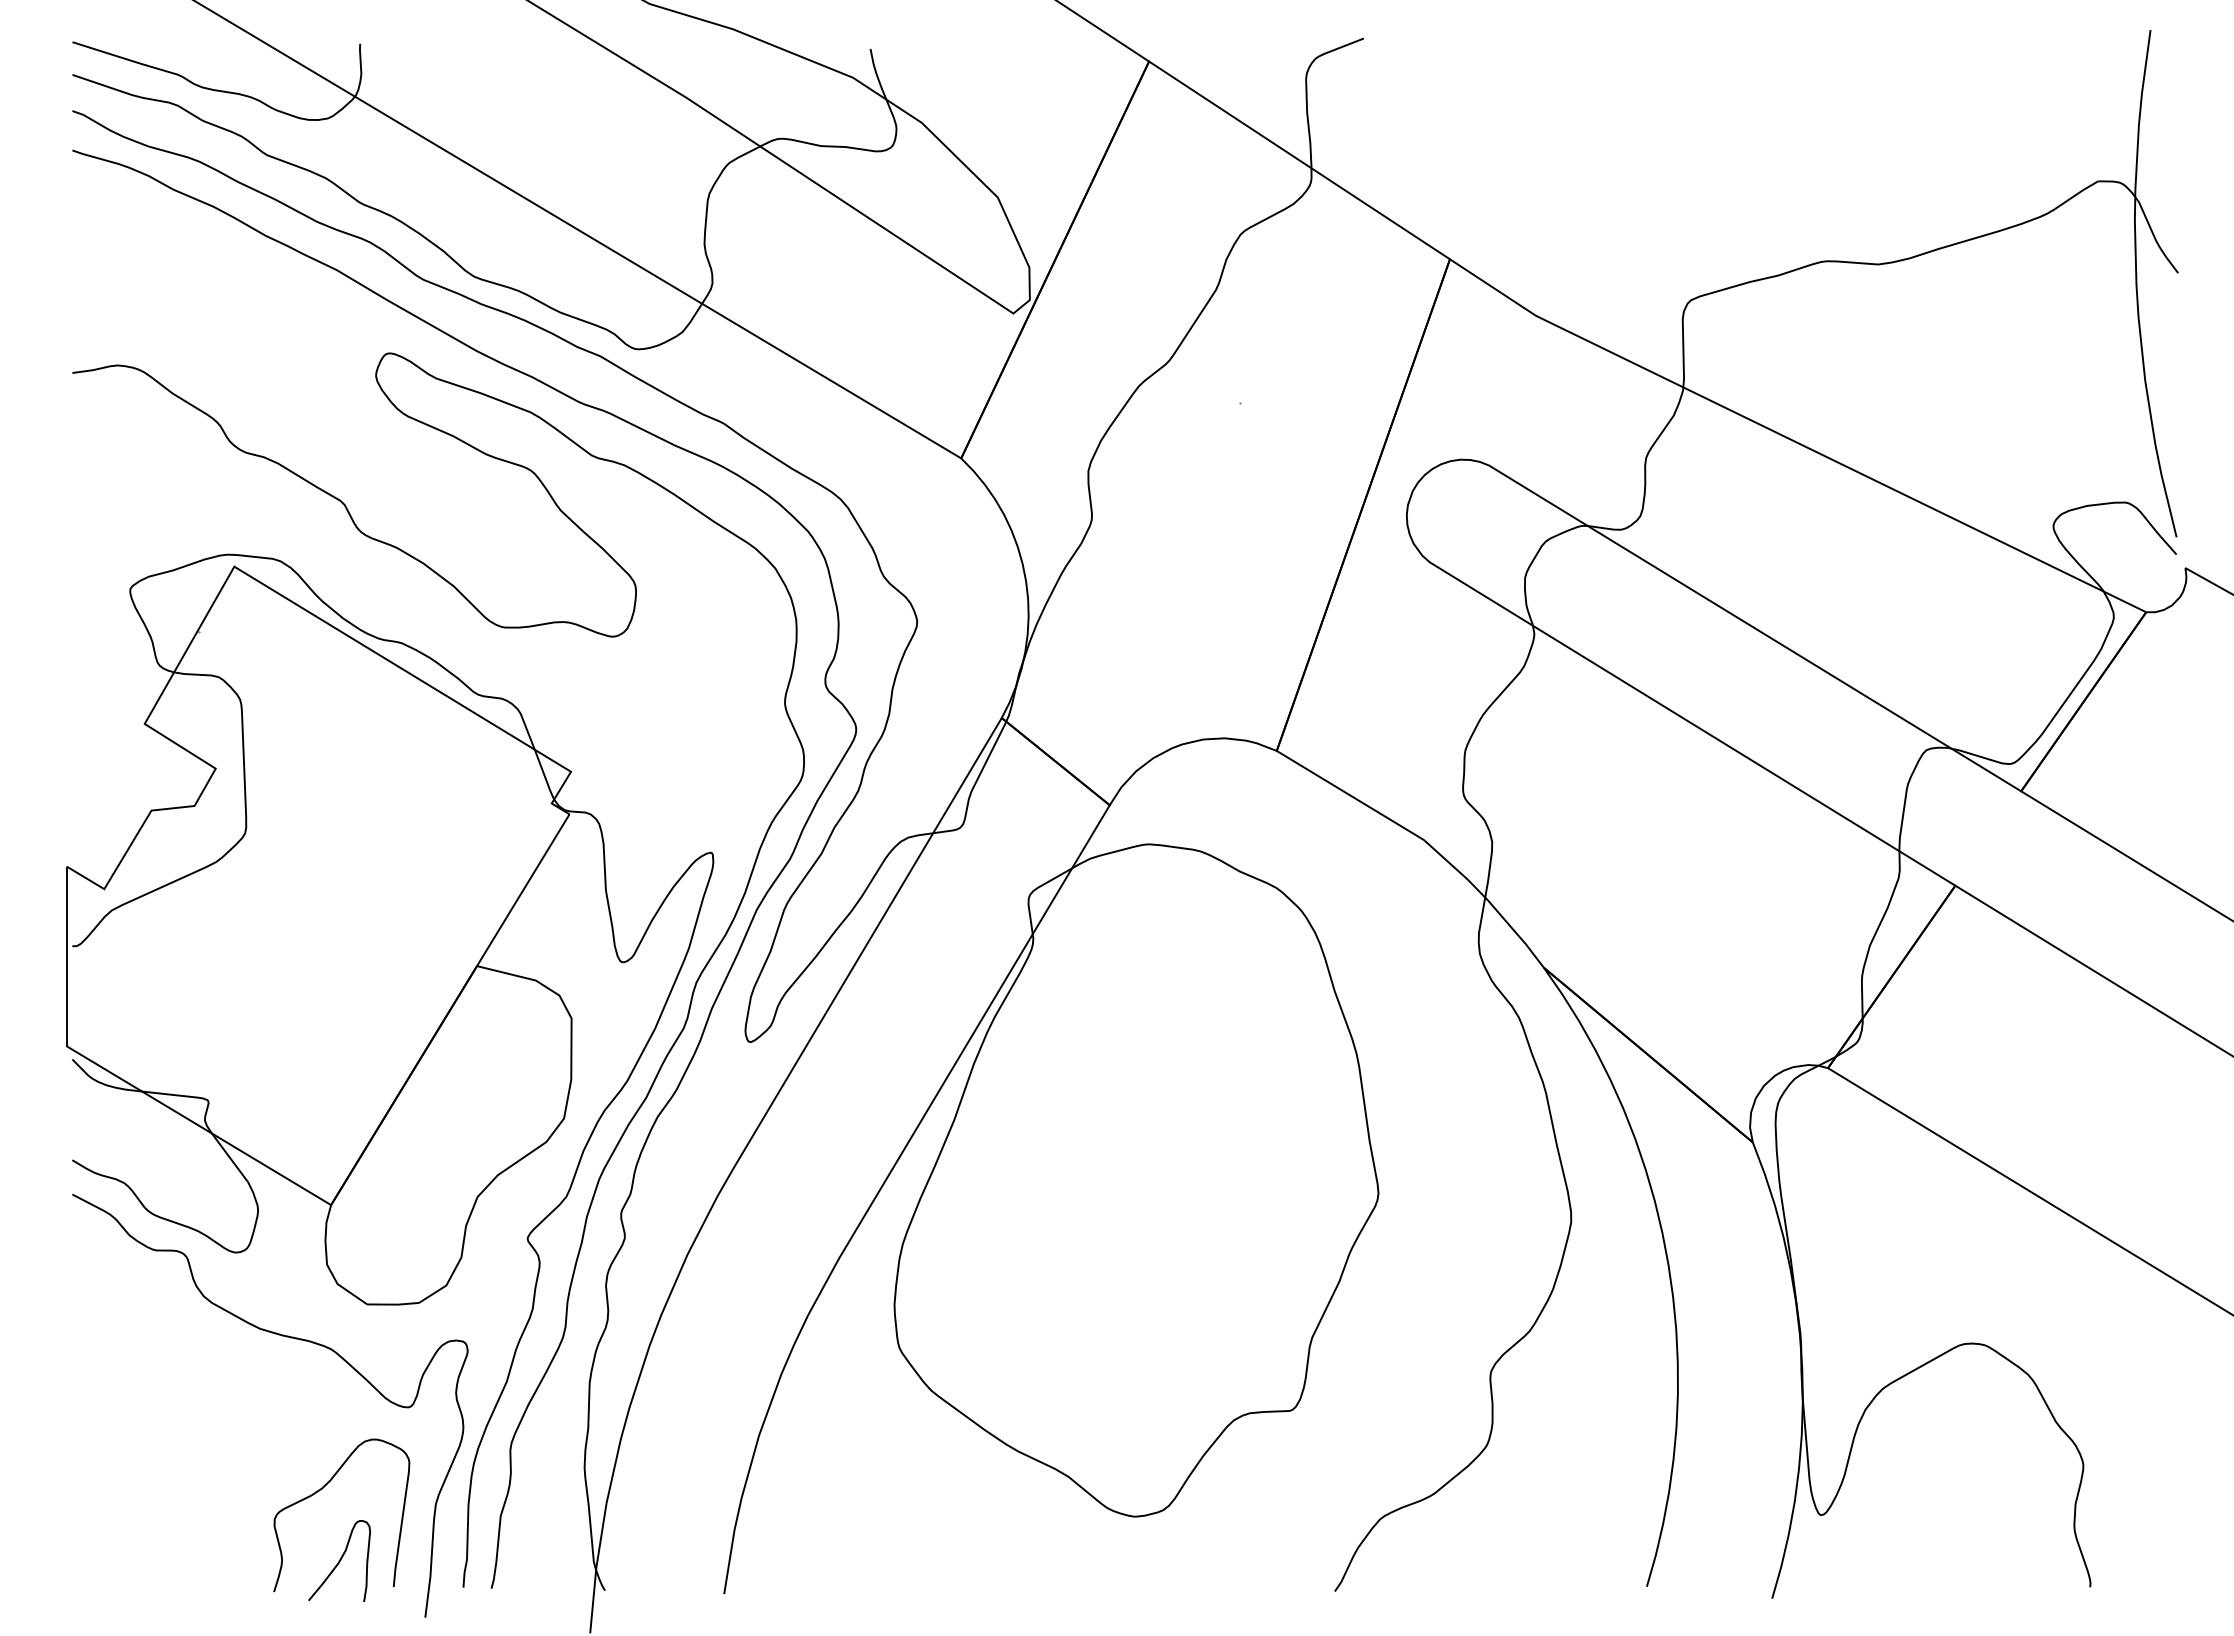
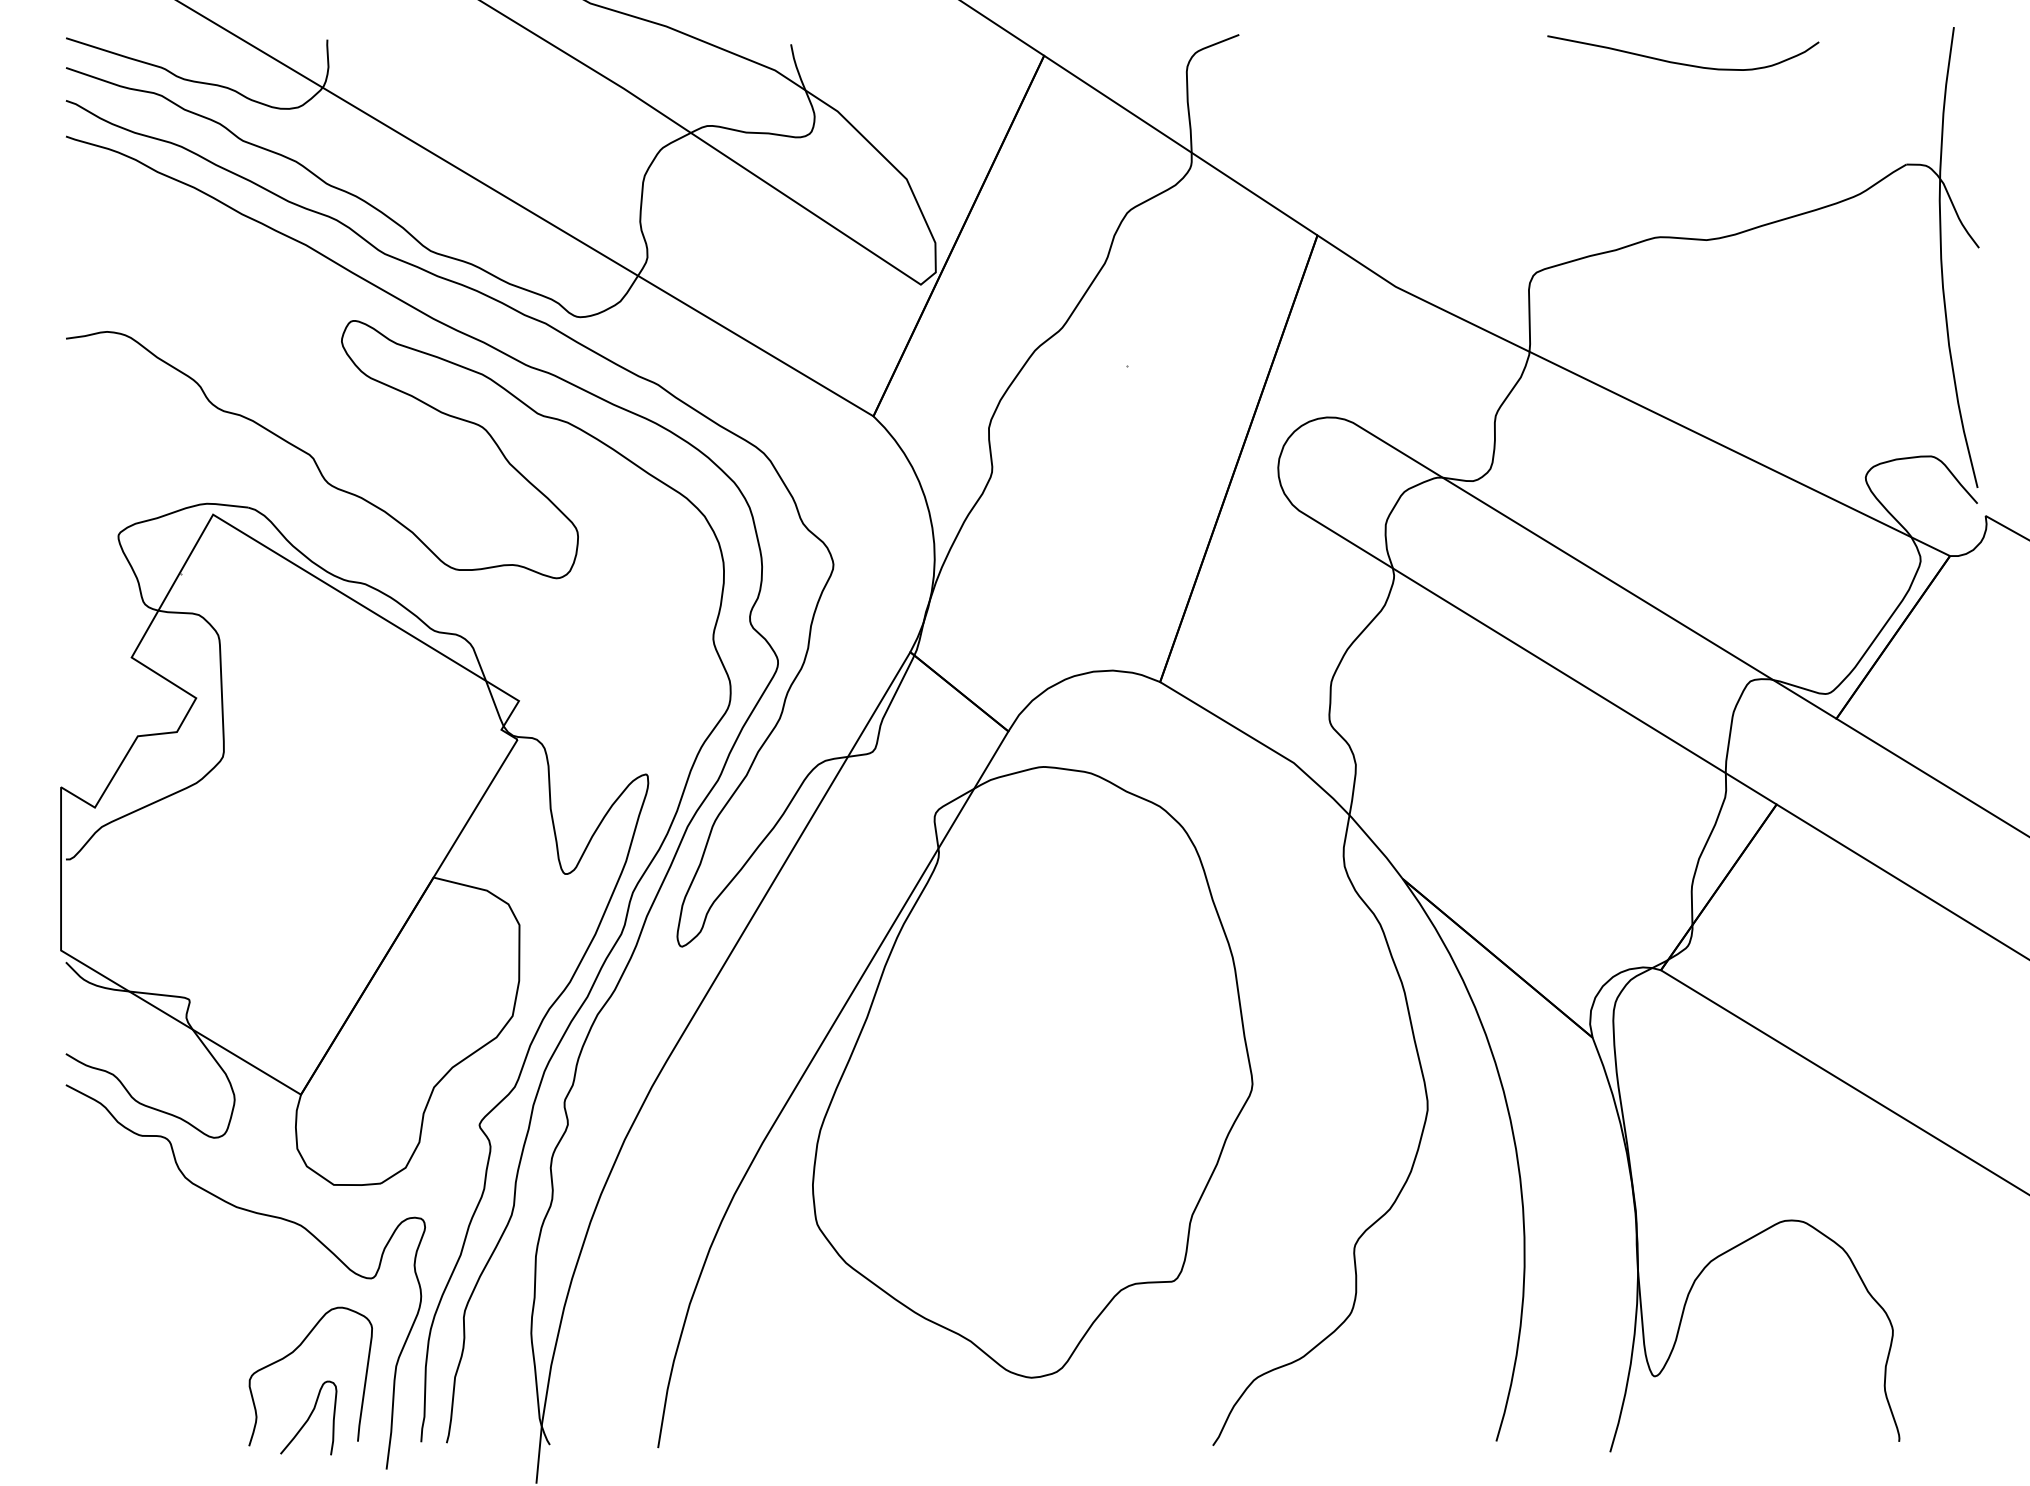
curve: (1850, 69) -> (1681, 62), added

